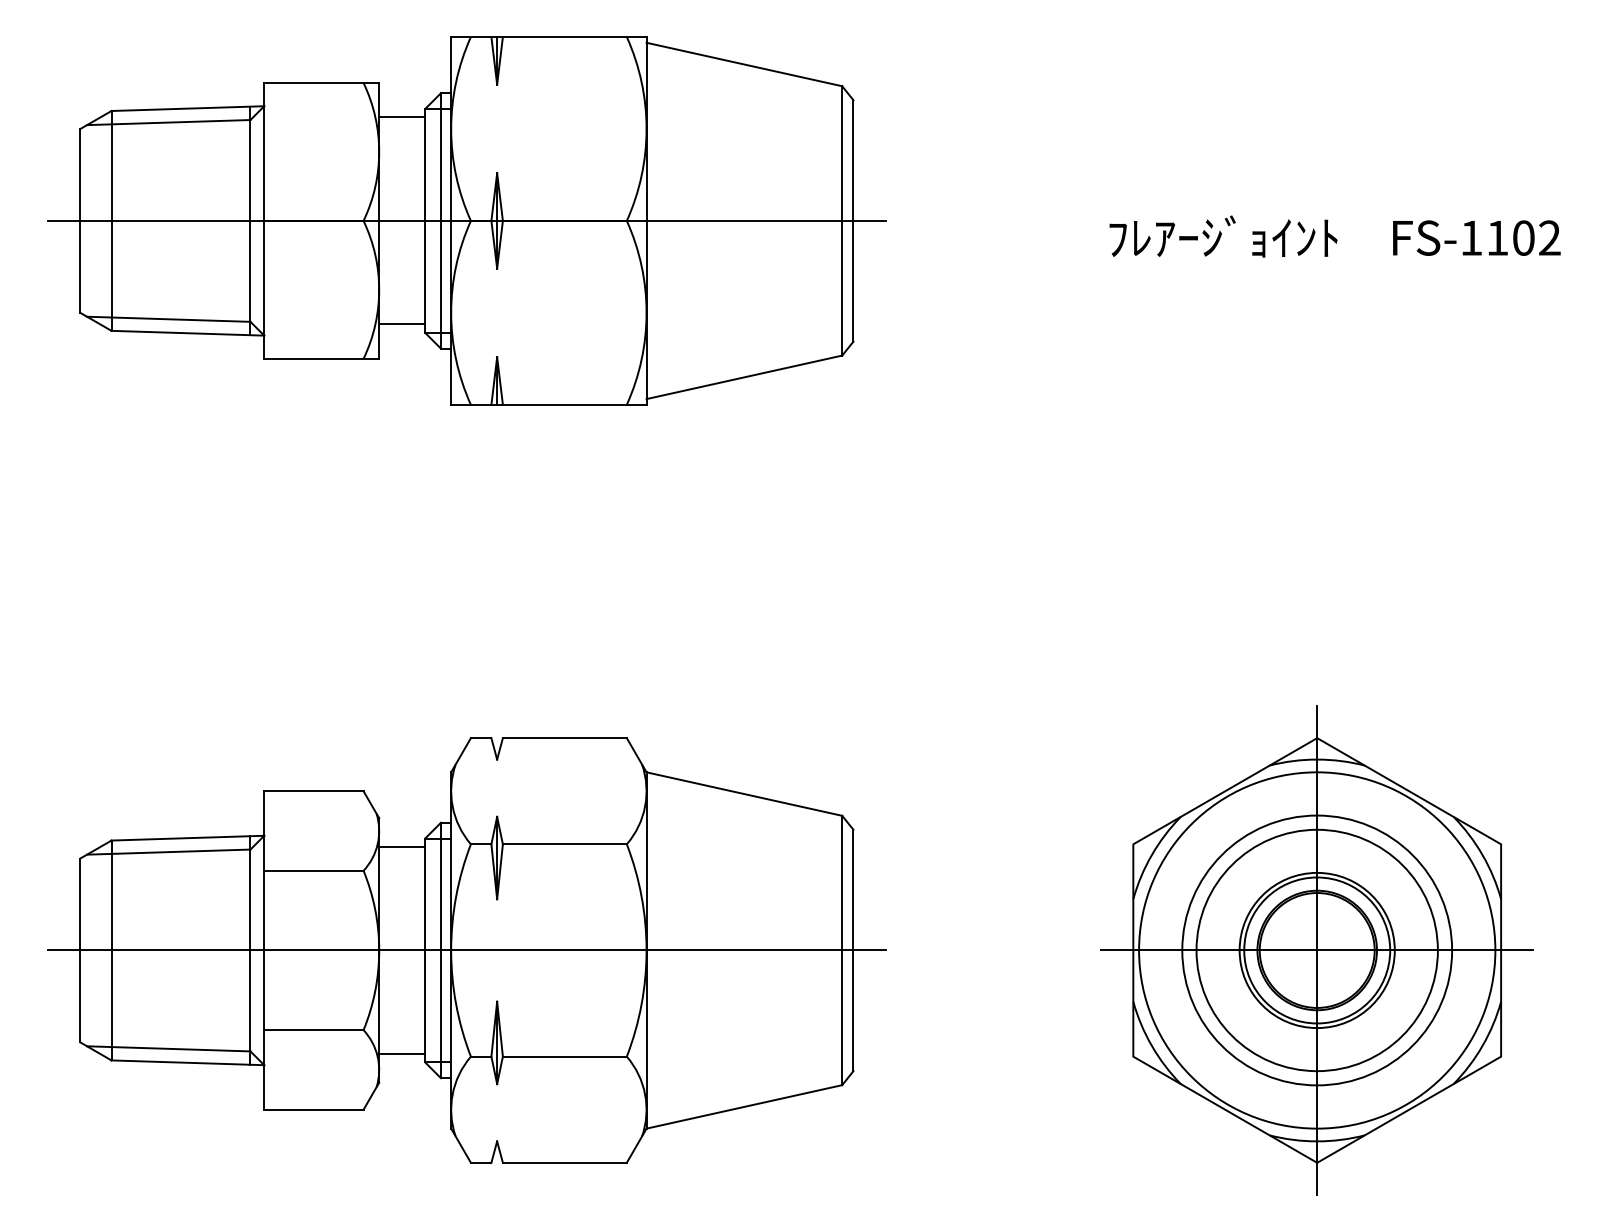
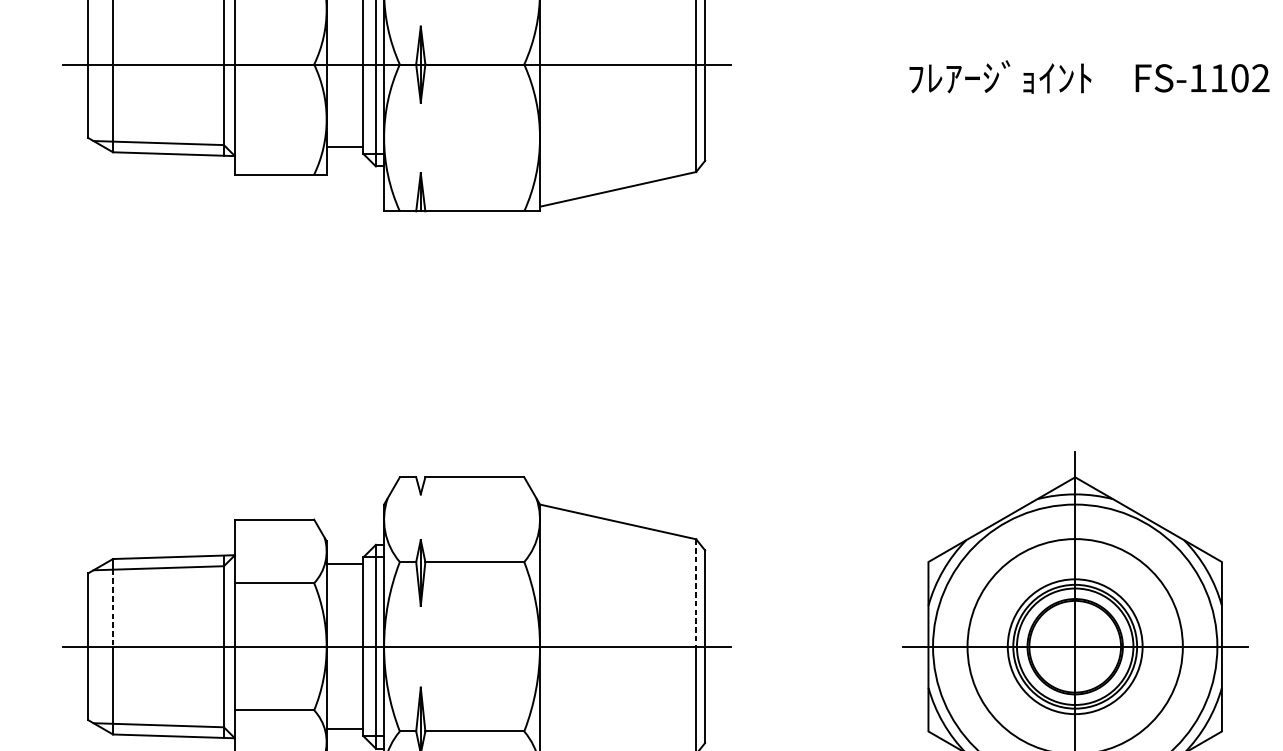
line: (842, 883) -> (696, 593), solid -> dashed
line: (111, 902) -> (113, 608), solid -> dashed
circle: (1316, 950) -> (1074, 646), size x0.7

